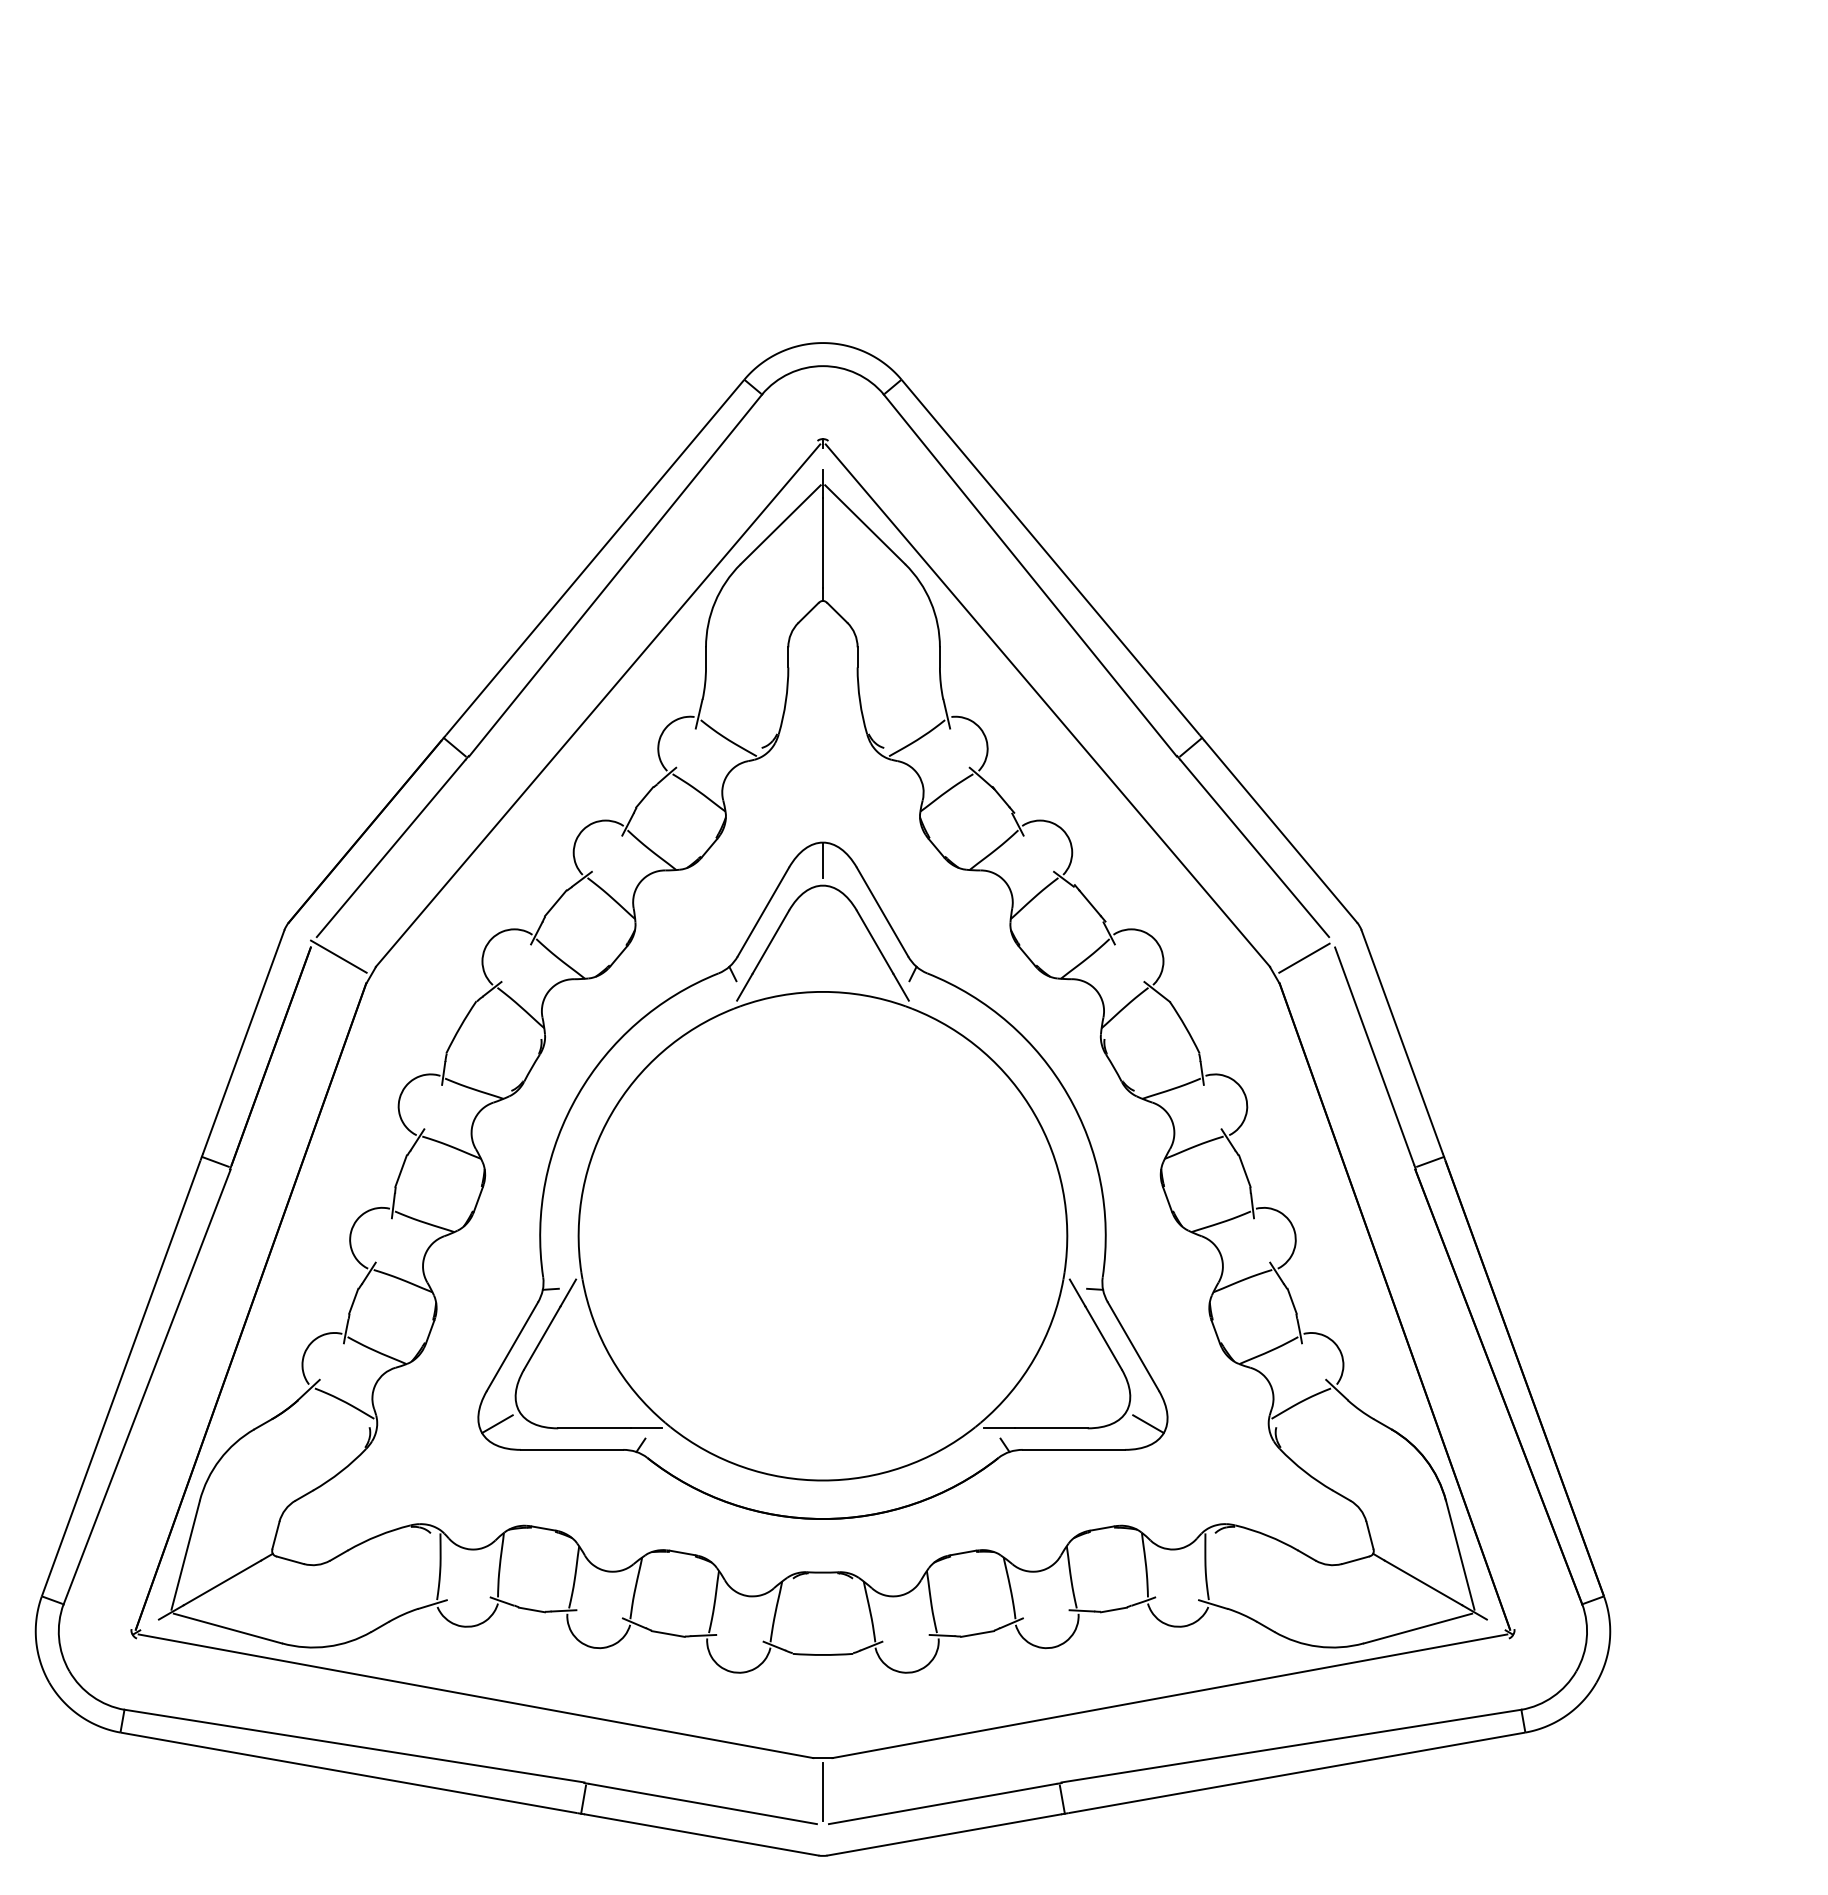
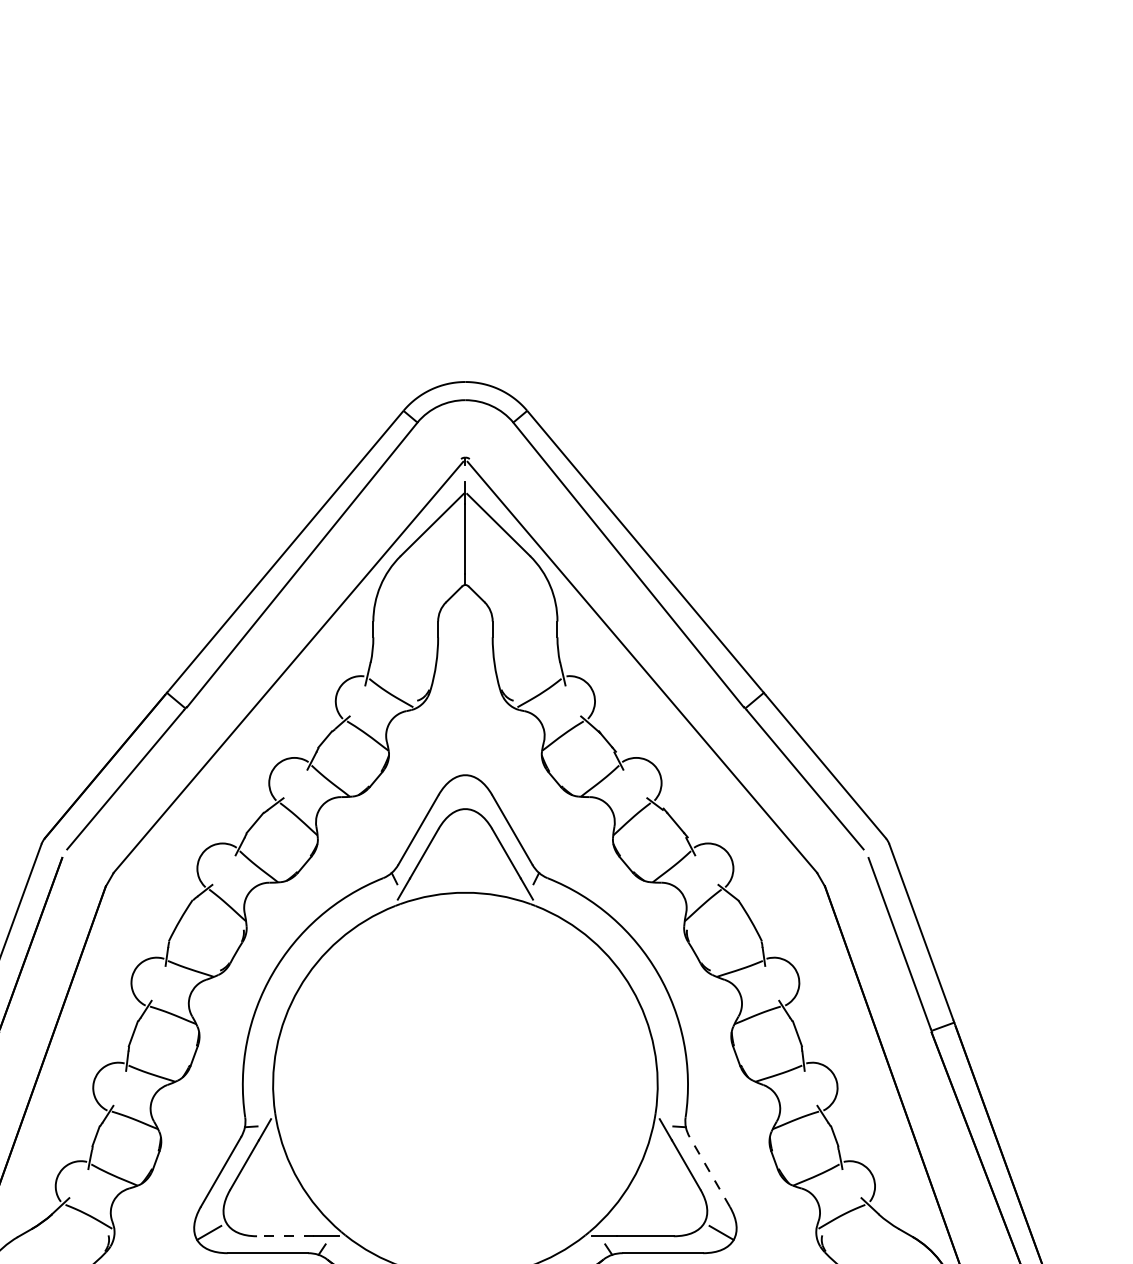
line: (822, 860) -> (465, 789), removed
line: (338, 956) -> (84, 864), removed
line: (1304, 957) -> (844, 865), removed
line: (1133, 1346) -> (709, 1171), solid -> dashed
line: (594, 1428) -> (285, 1236), solid -> dashed

